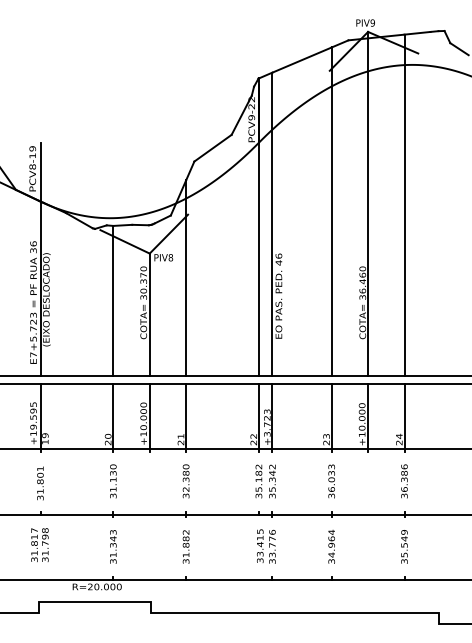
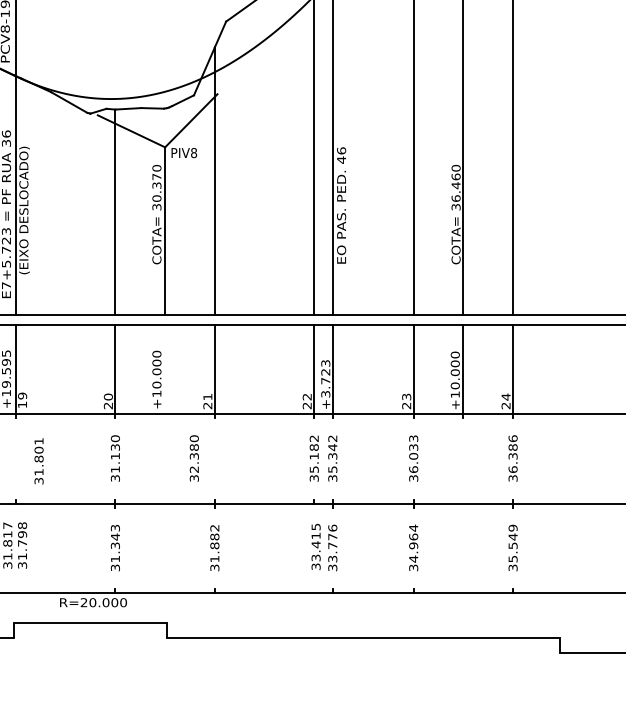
line: (149, 417) -> (164, 371), removed
text: (185, 481) -> (193, 458), moved
text: (40, 483) -> (39, 461), moved

